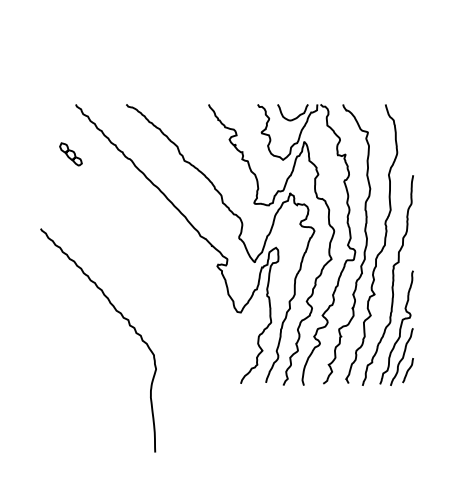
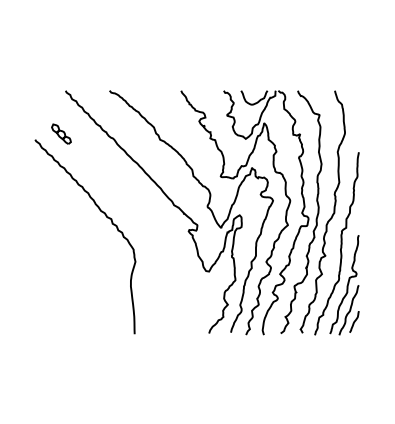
curve: (121, 317) -> (105, 216), moved

